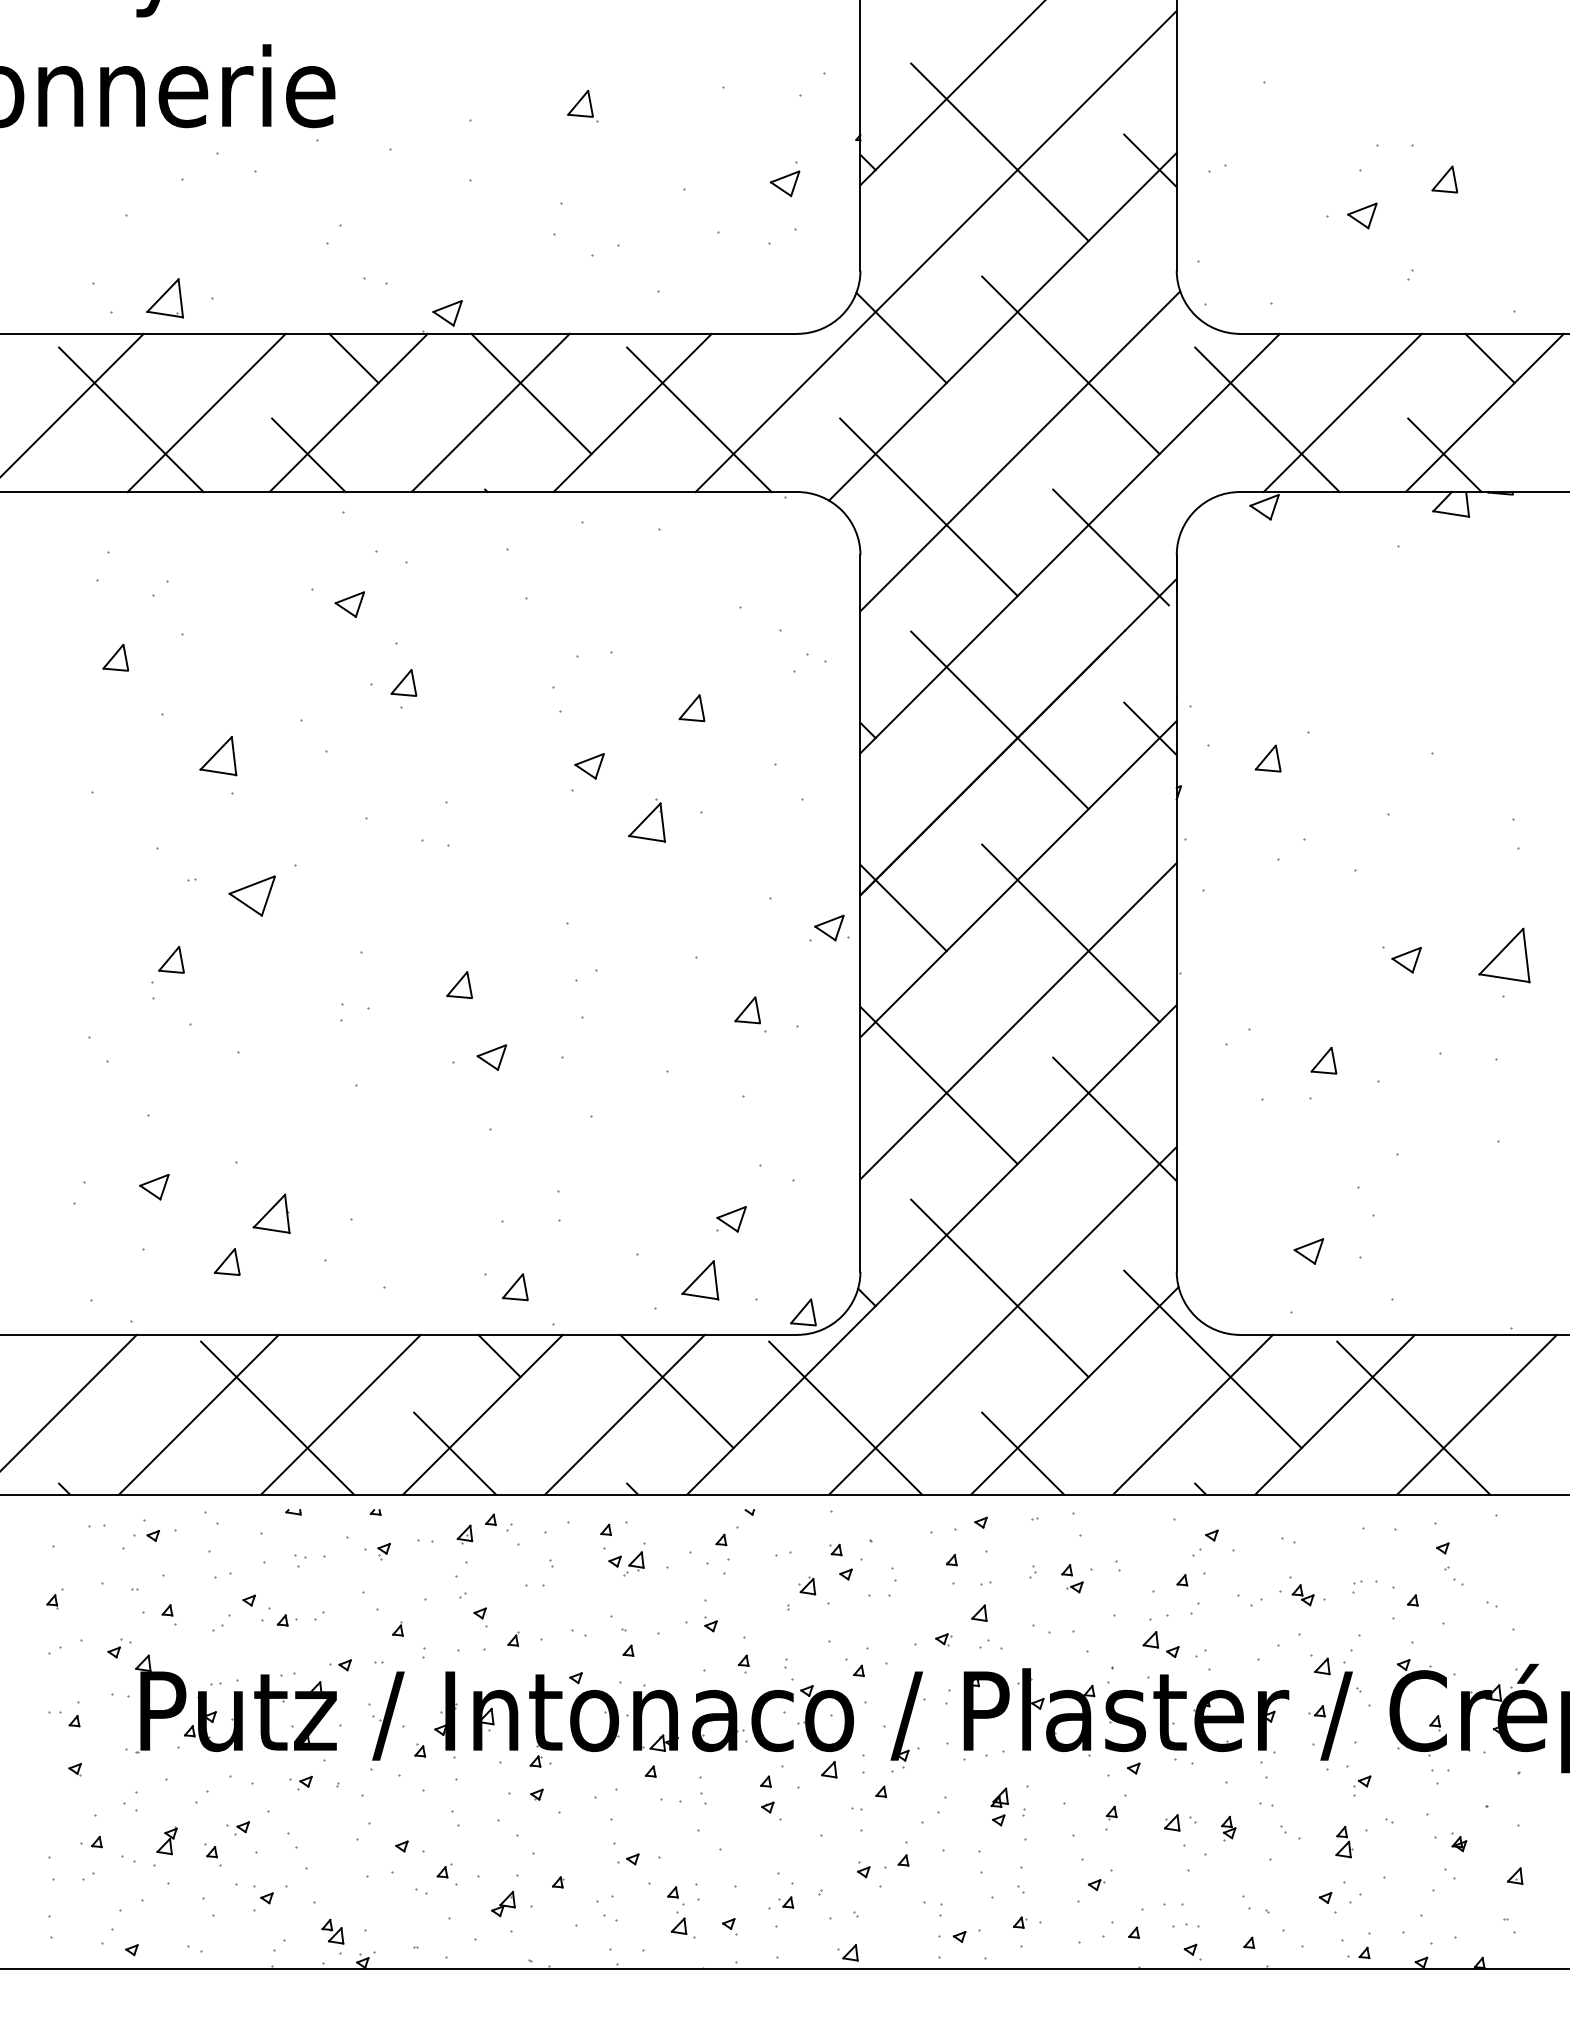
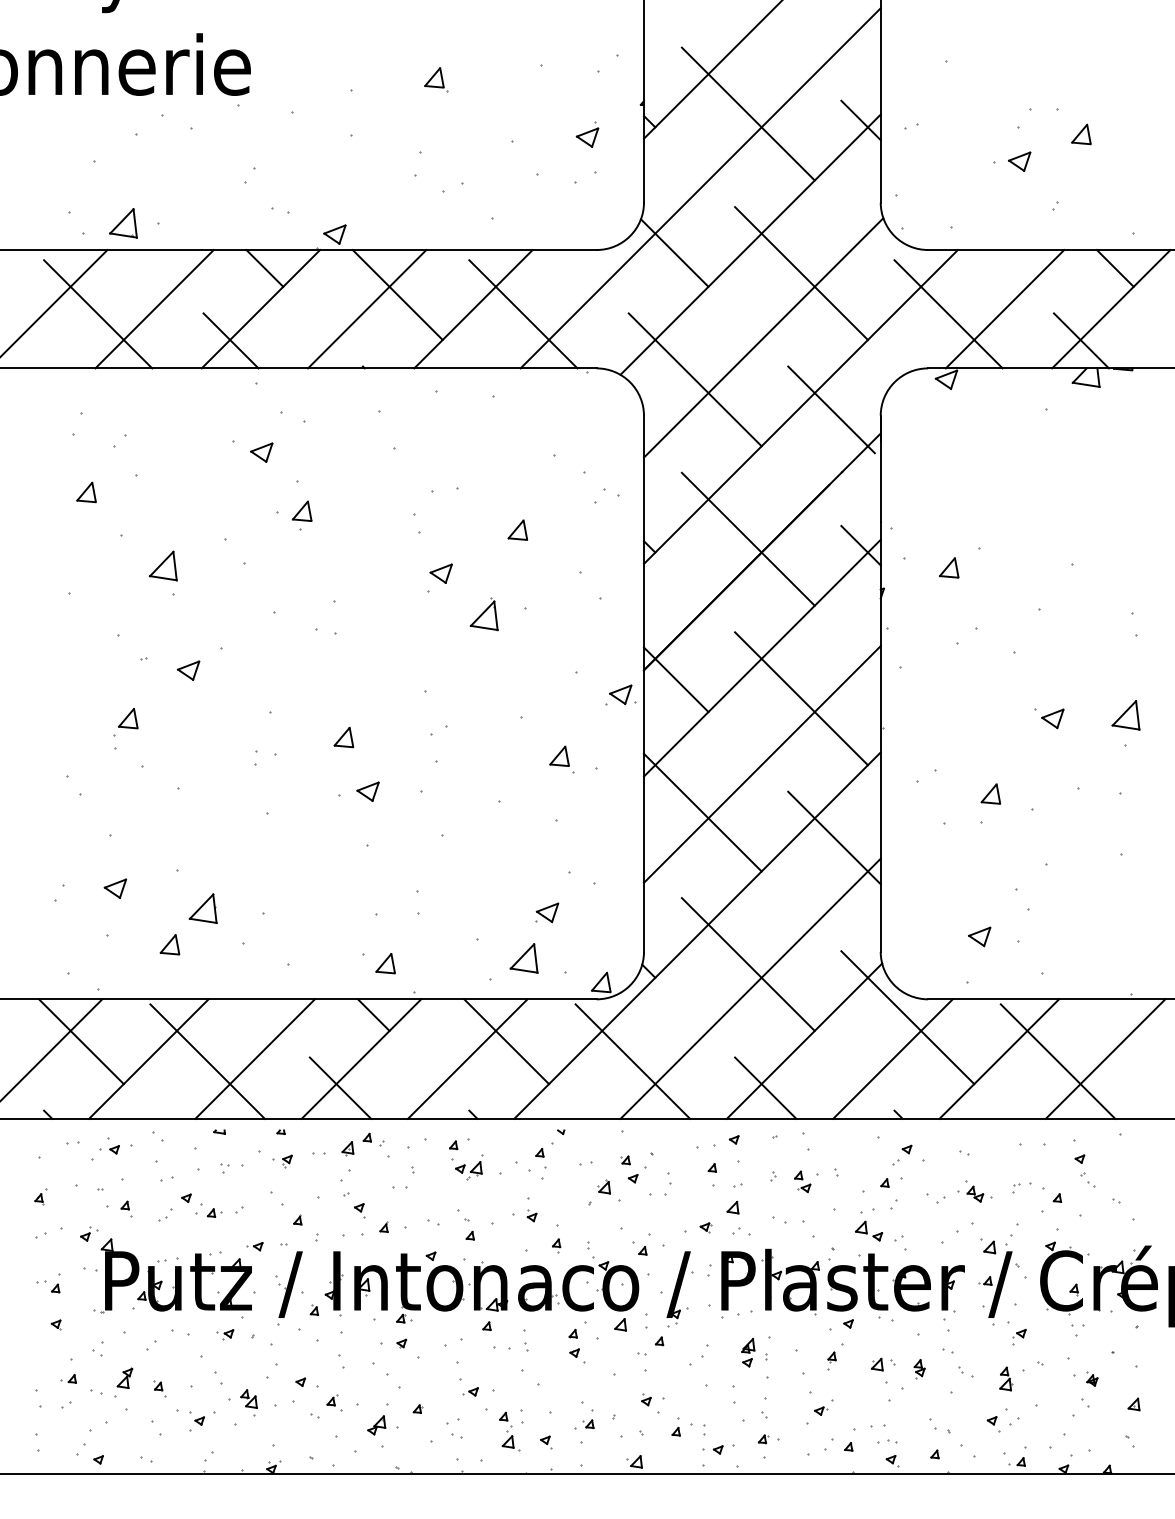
part: (251, 895) -> (188, 670), size x0.62
part: (1503, 955) -> (1125, 715), size x0.71
line: (109, 1391) -> (81, 1041), added
part: (238, 1828) -> (178, 1368), removed
part: (902, 1853) -> (675, 1426), moved
part: (332, 1936) -> (248, 1402), moved

